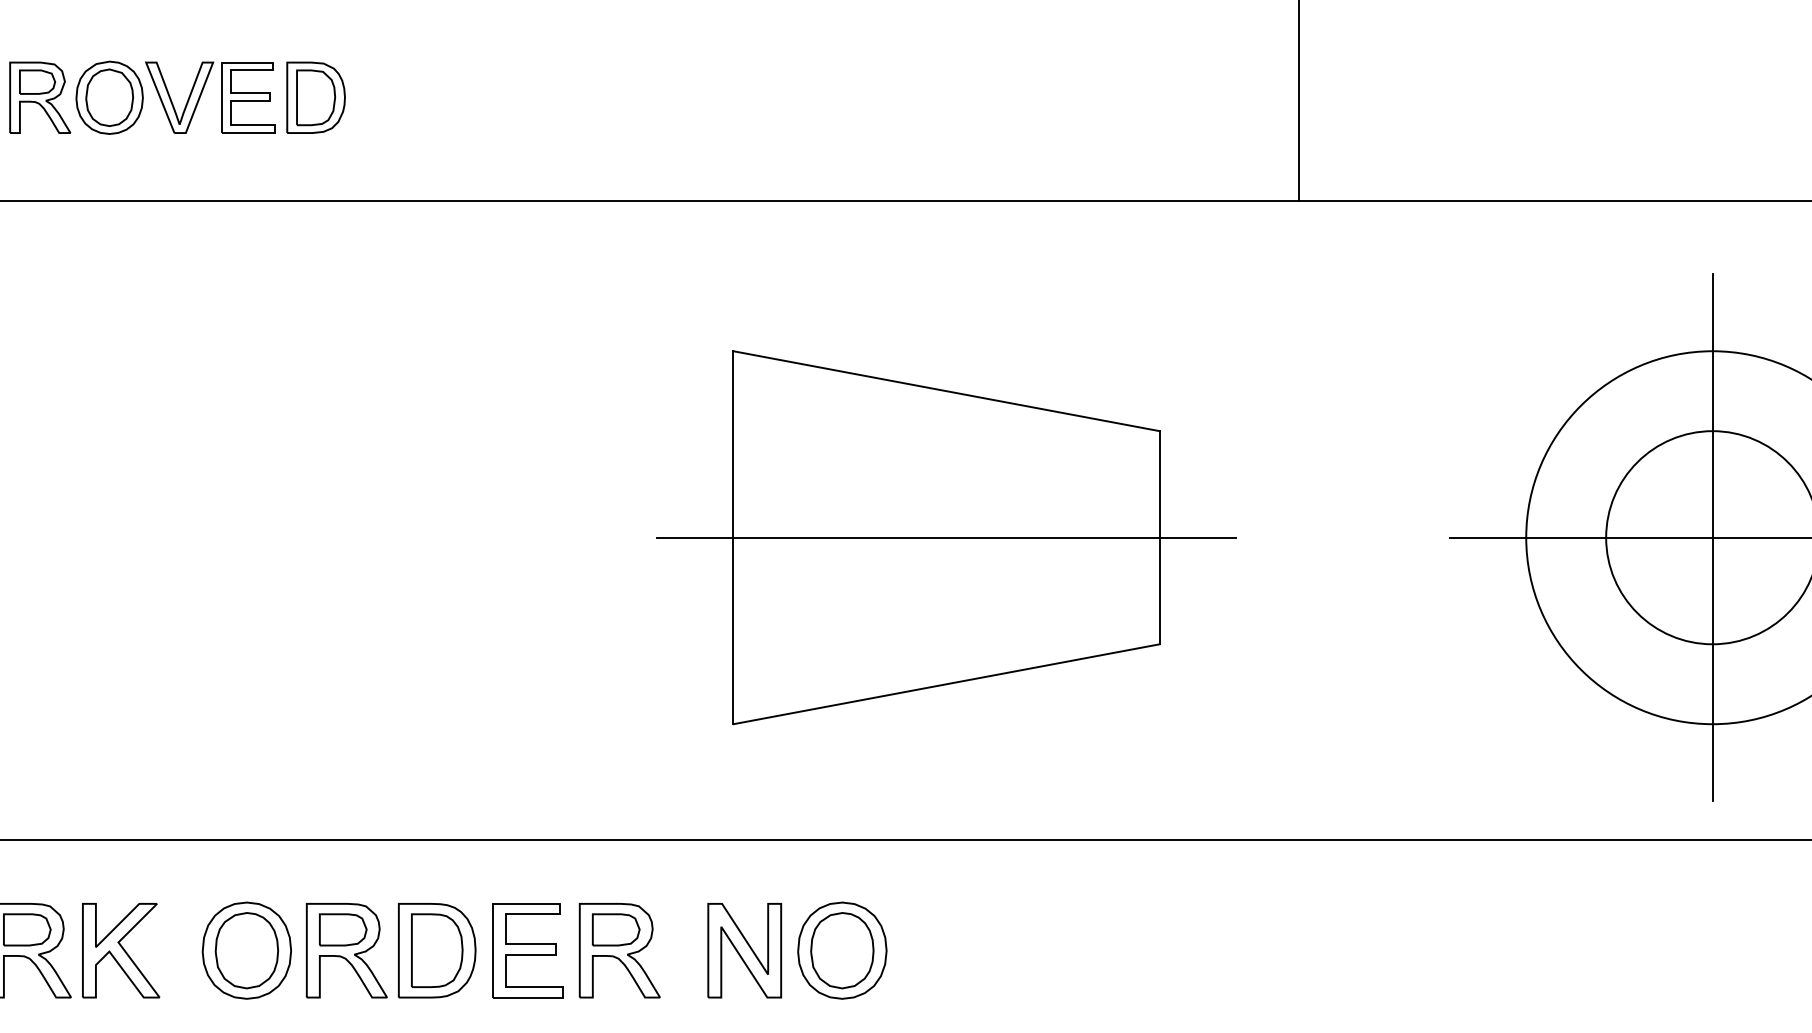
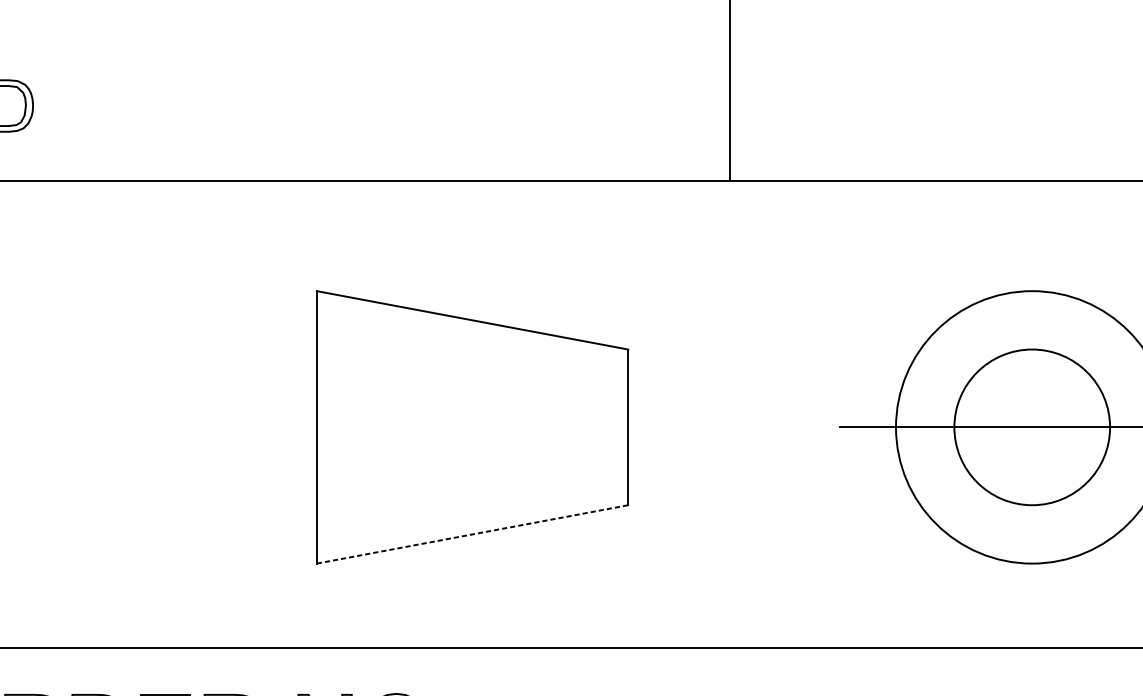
line: (946, 537) -> (472, 427), removed
line: (1712, 537) -> (1032, 427), removed
line: (946, 684) -> (472, 534), solid -> dashed

